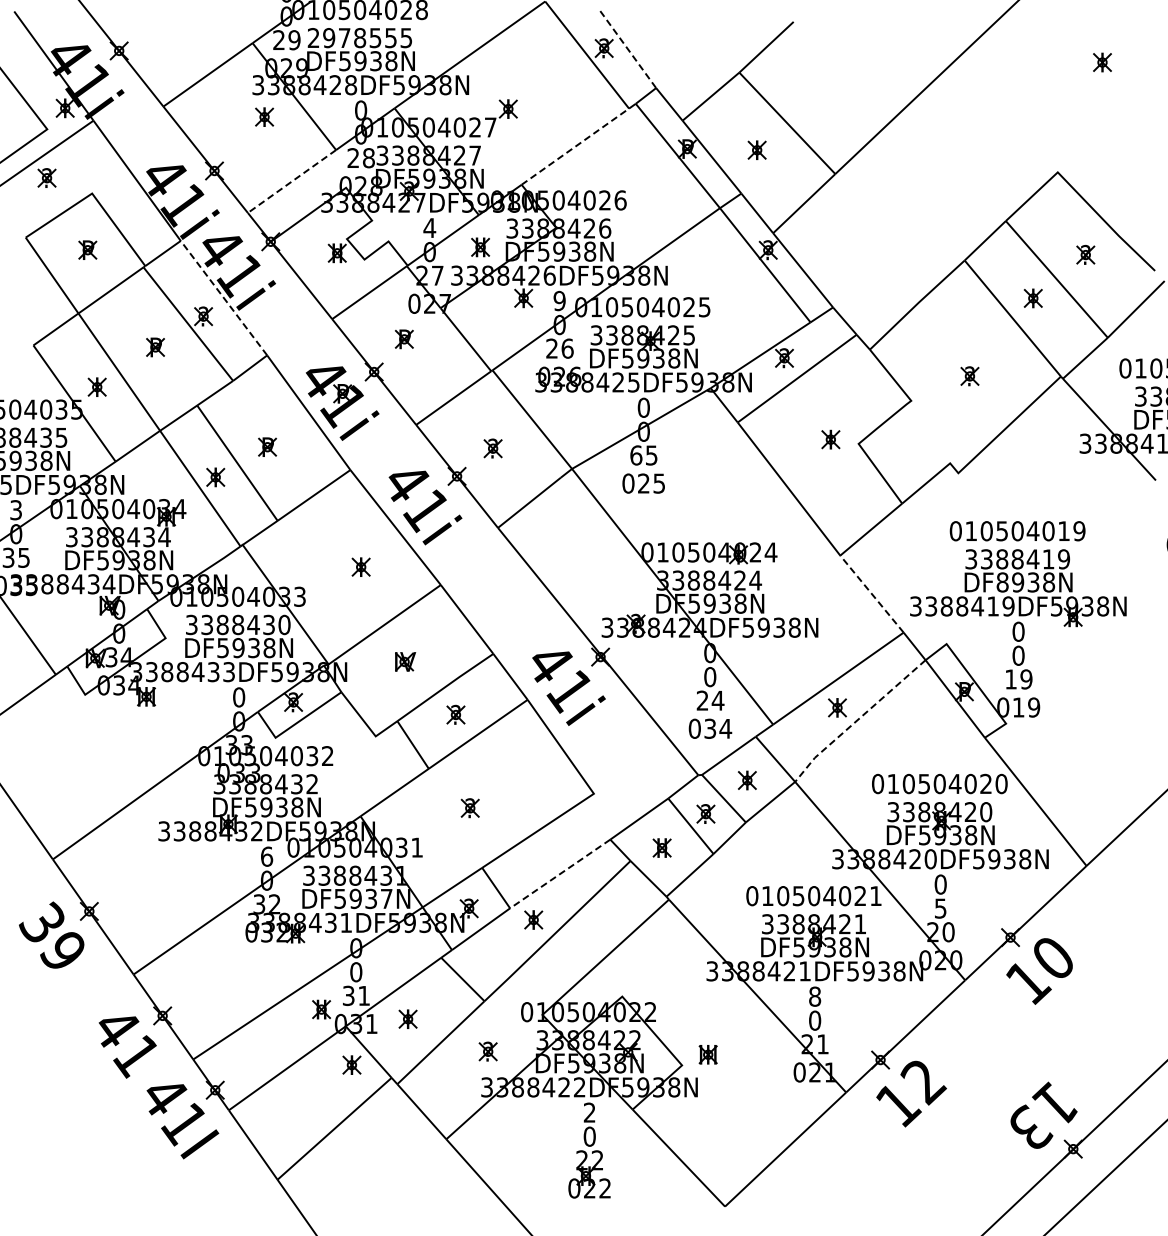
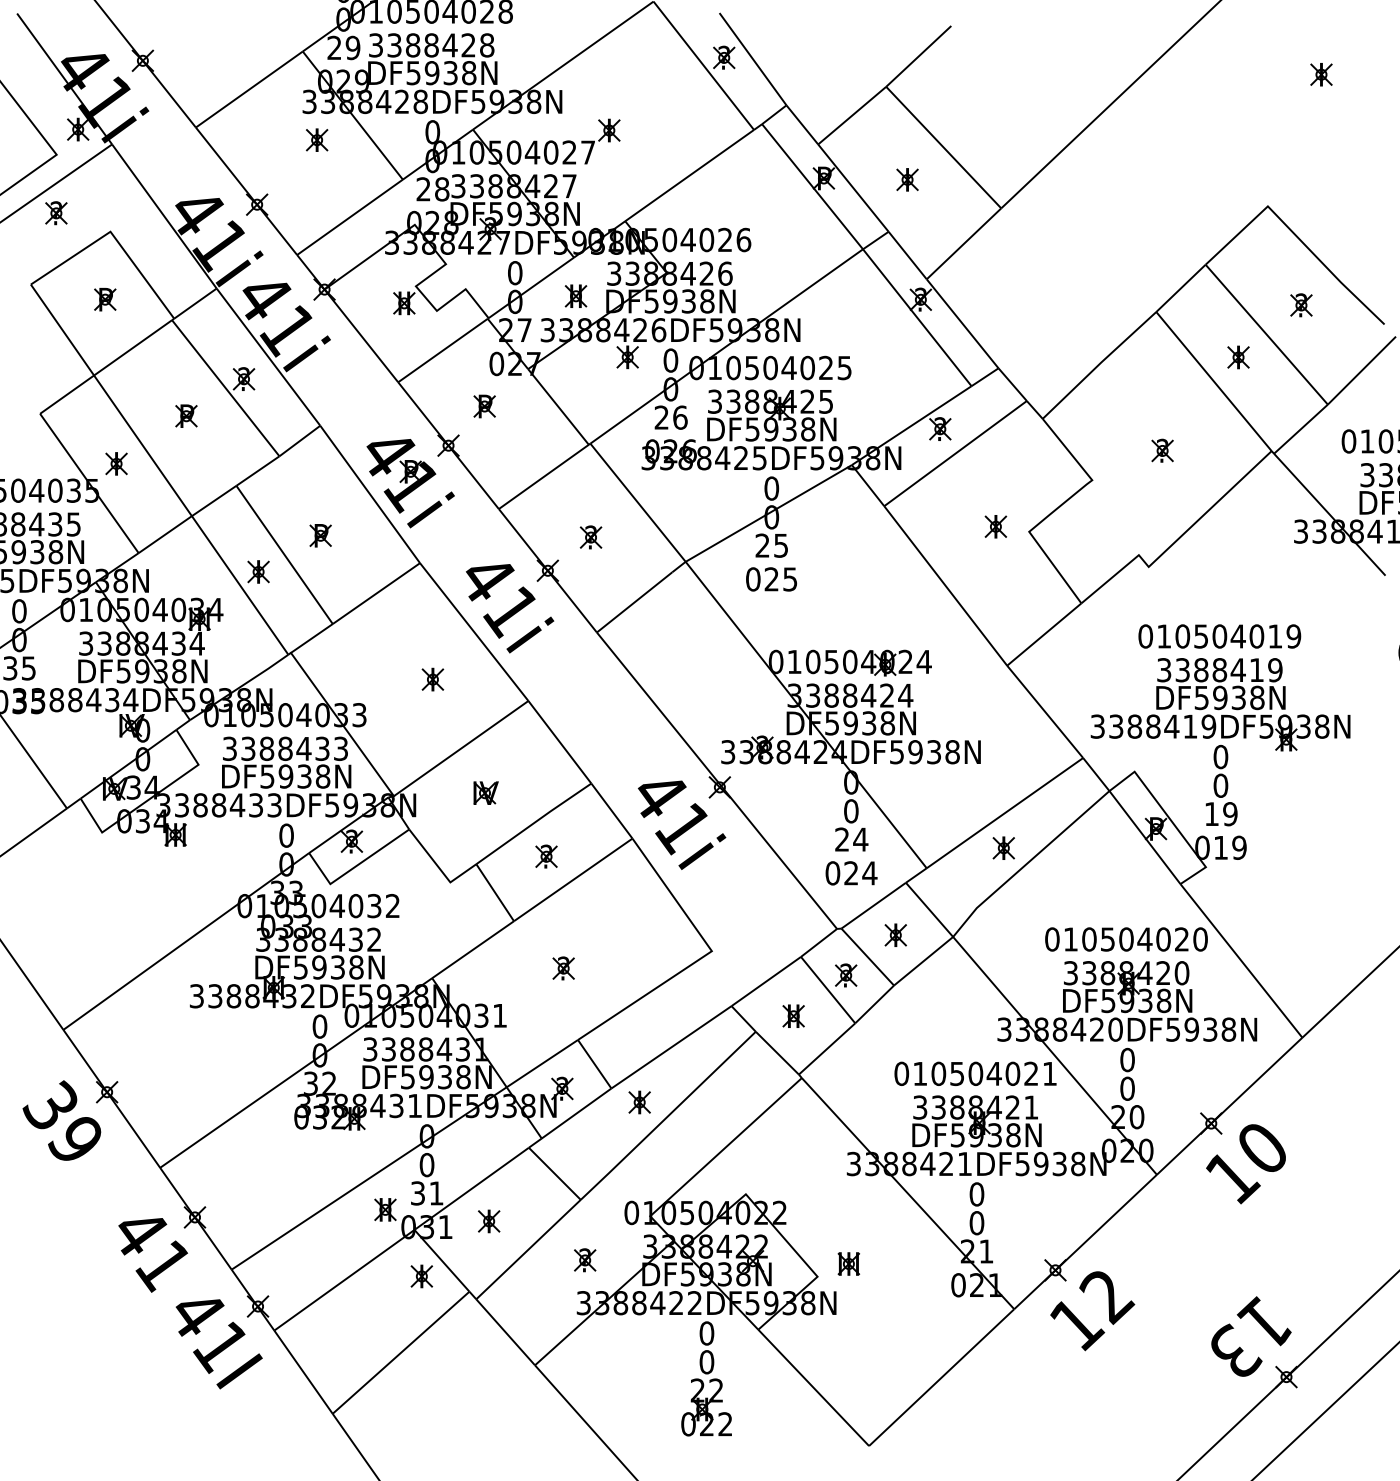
text: (359, 38) -> (430, 45), 2978555 -> 3388428
line: (628, 49) -> (753, 59), dashed -> solid
line: (575, 146) -> (689, 175), dashed -> solid
line: (291, 181) -> (349, 217), dashed -> solid
text: (429, 228) -> (514, 273), 4 -> 0
line: (224, 298) -> (269, 357), dashed -> solid
text: (559, 301) -> (670, 361), 9 -> 0
text: (636, 455) -> (762, 545), 65 -> 25
text: (16, 510) -> (19, 611), 3 -> 0
text: (1002, 582) -> (1201, 697), DF8938N -> DF5938N
line: (871, 594) -> (1044, 712), dashed -> solid
text: (284, 624) -> (341, 748), 3388430 -> 3388433
line: (857, 720) -> (1027, 863), dashed -> solid
text: (710, 728) -> (851, 872), 034 -> 024
text: (267, 856) -> (320, 1026), 6 -> 0
line: (560, 873) -> (671, 1046), dashed -> solid
text: (386, 898) -> (463, 1076), DF5937N -> DF5938N
text: (940, 908) -> (1127, 1088), 5 -> 0
text: (815, 996) -> (977, 1194), 8 -> 0
text: (589, 1112) -> (706, 1333), 2 -> 0

